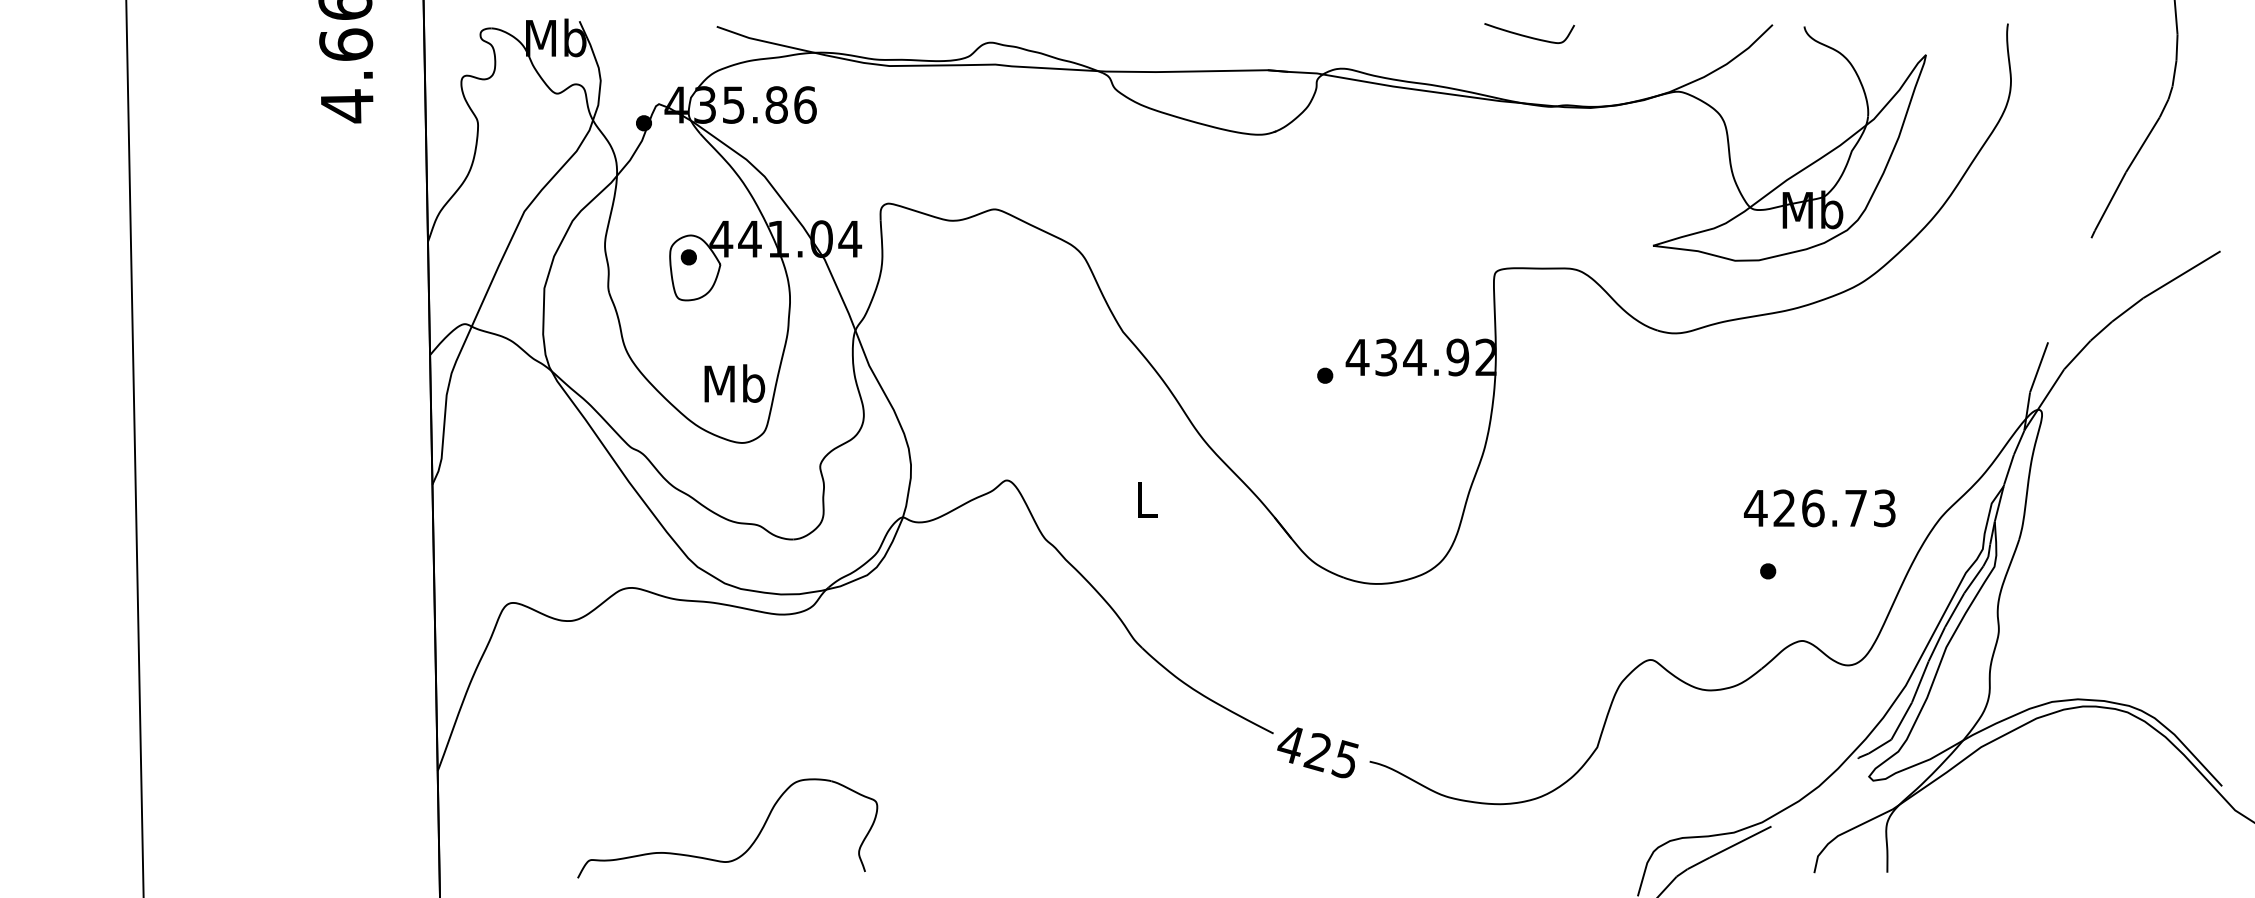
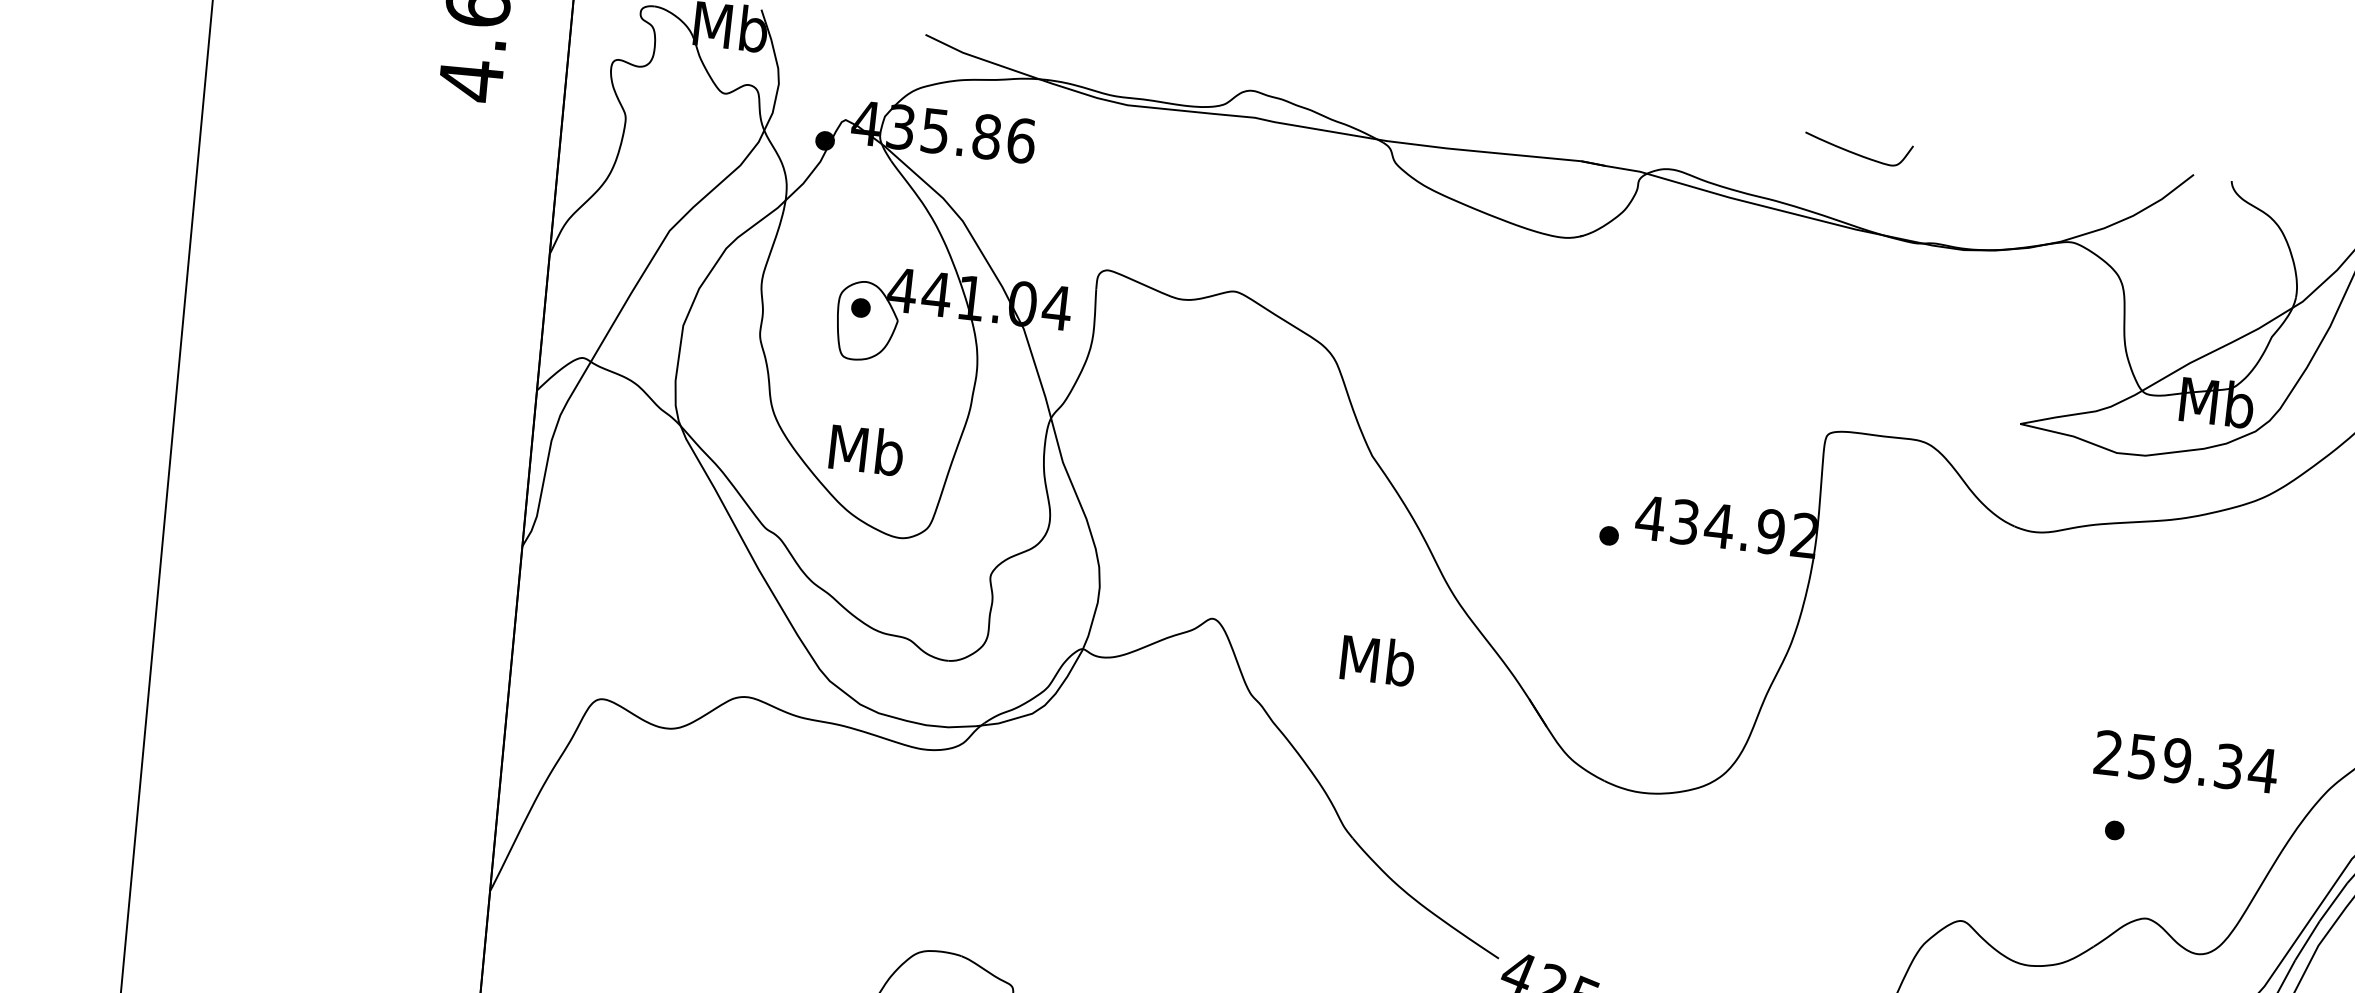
curve: (1527, 35) -> (1855, 152), moved
text: (734, 383) -> (866, 449), moved
text: (1146, 499) -> (1377, 660), L -> Mb
text: (1819, 508) -> (2184, 761), 426.73 -> 259.34

